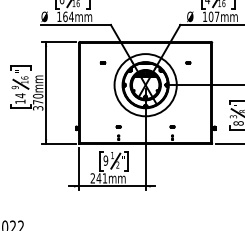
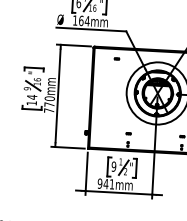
part: (102, 62) -> (116, 58), moved
text: (38, 108) -> (49, 110), 370mm -> 770mm
text: (92, 178) -> (99, 183), 241mm -> 941mm

